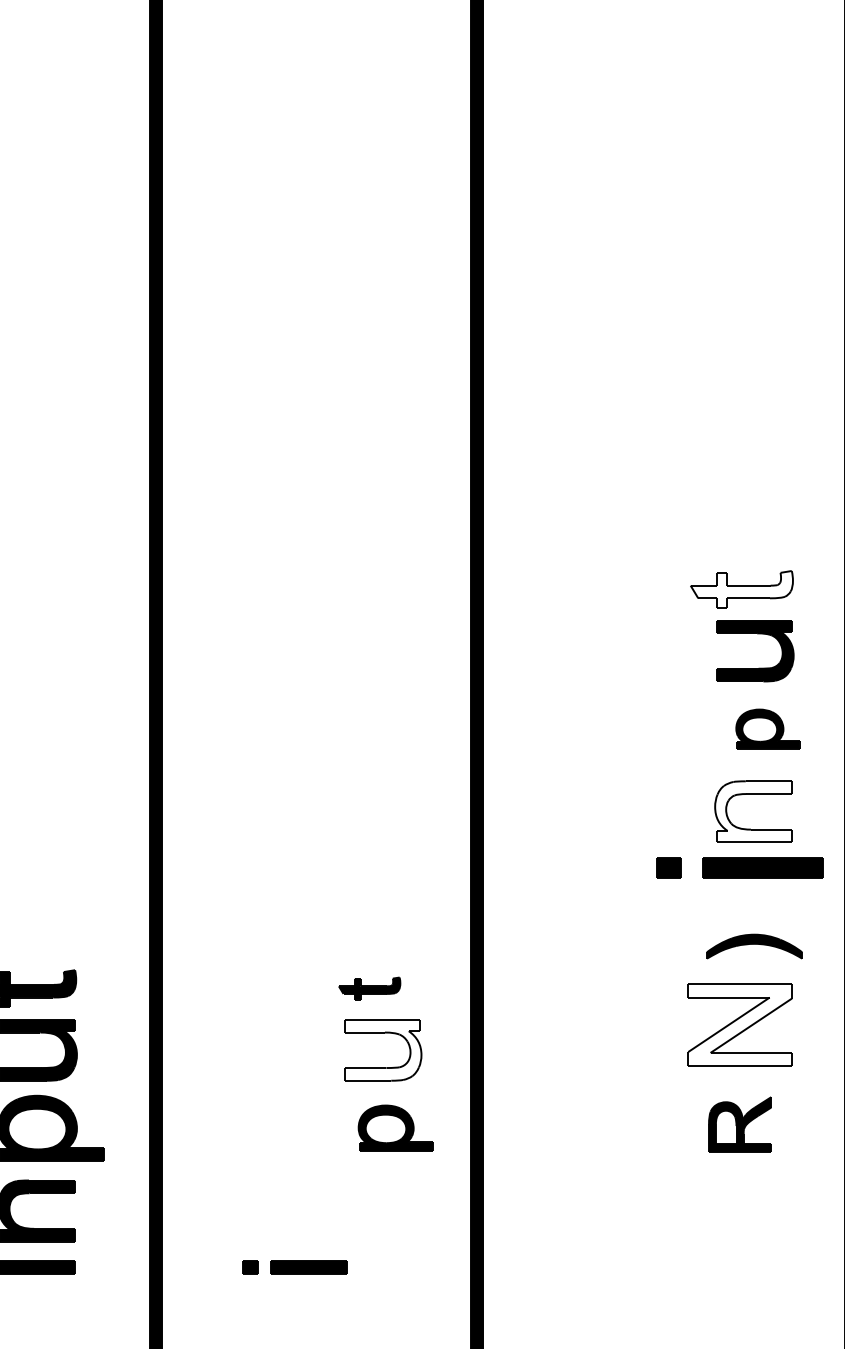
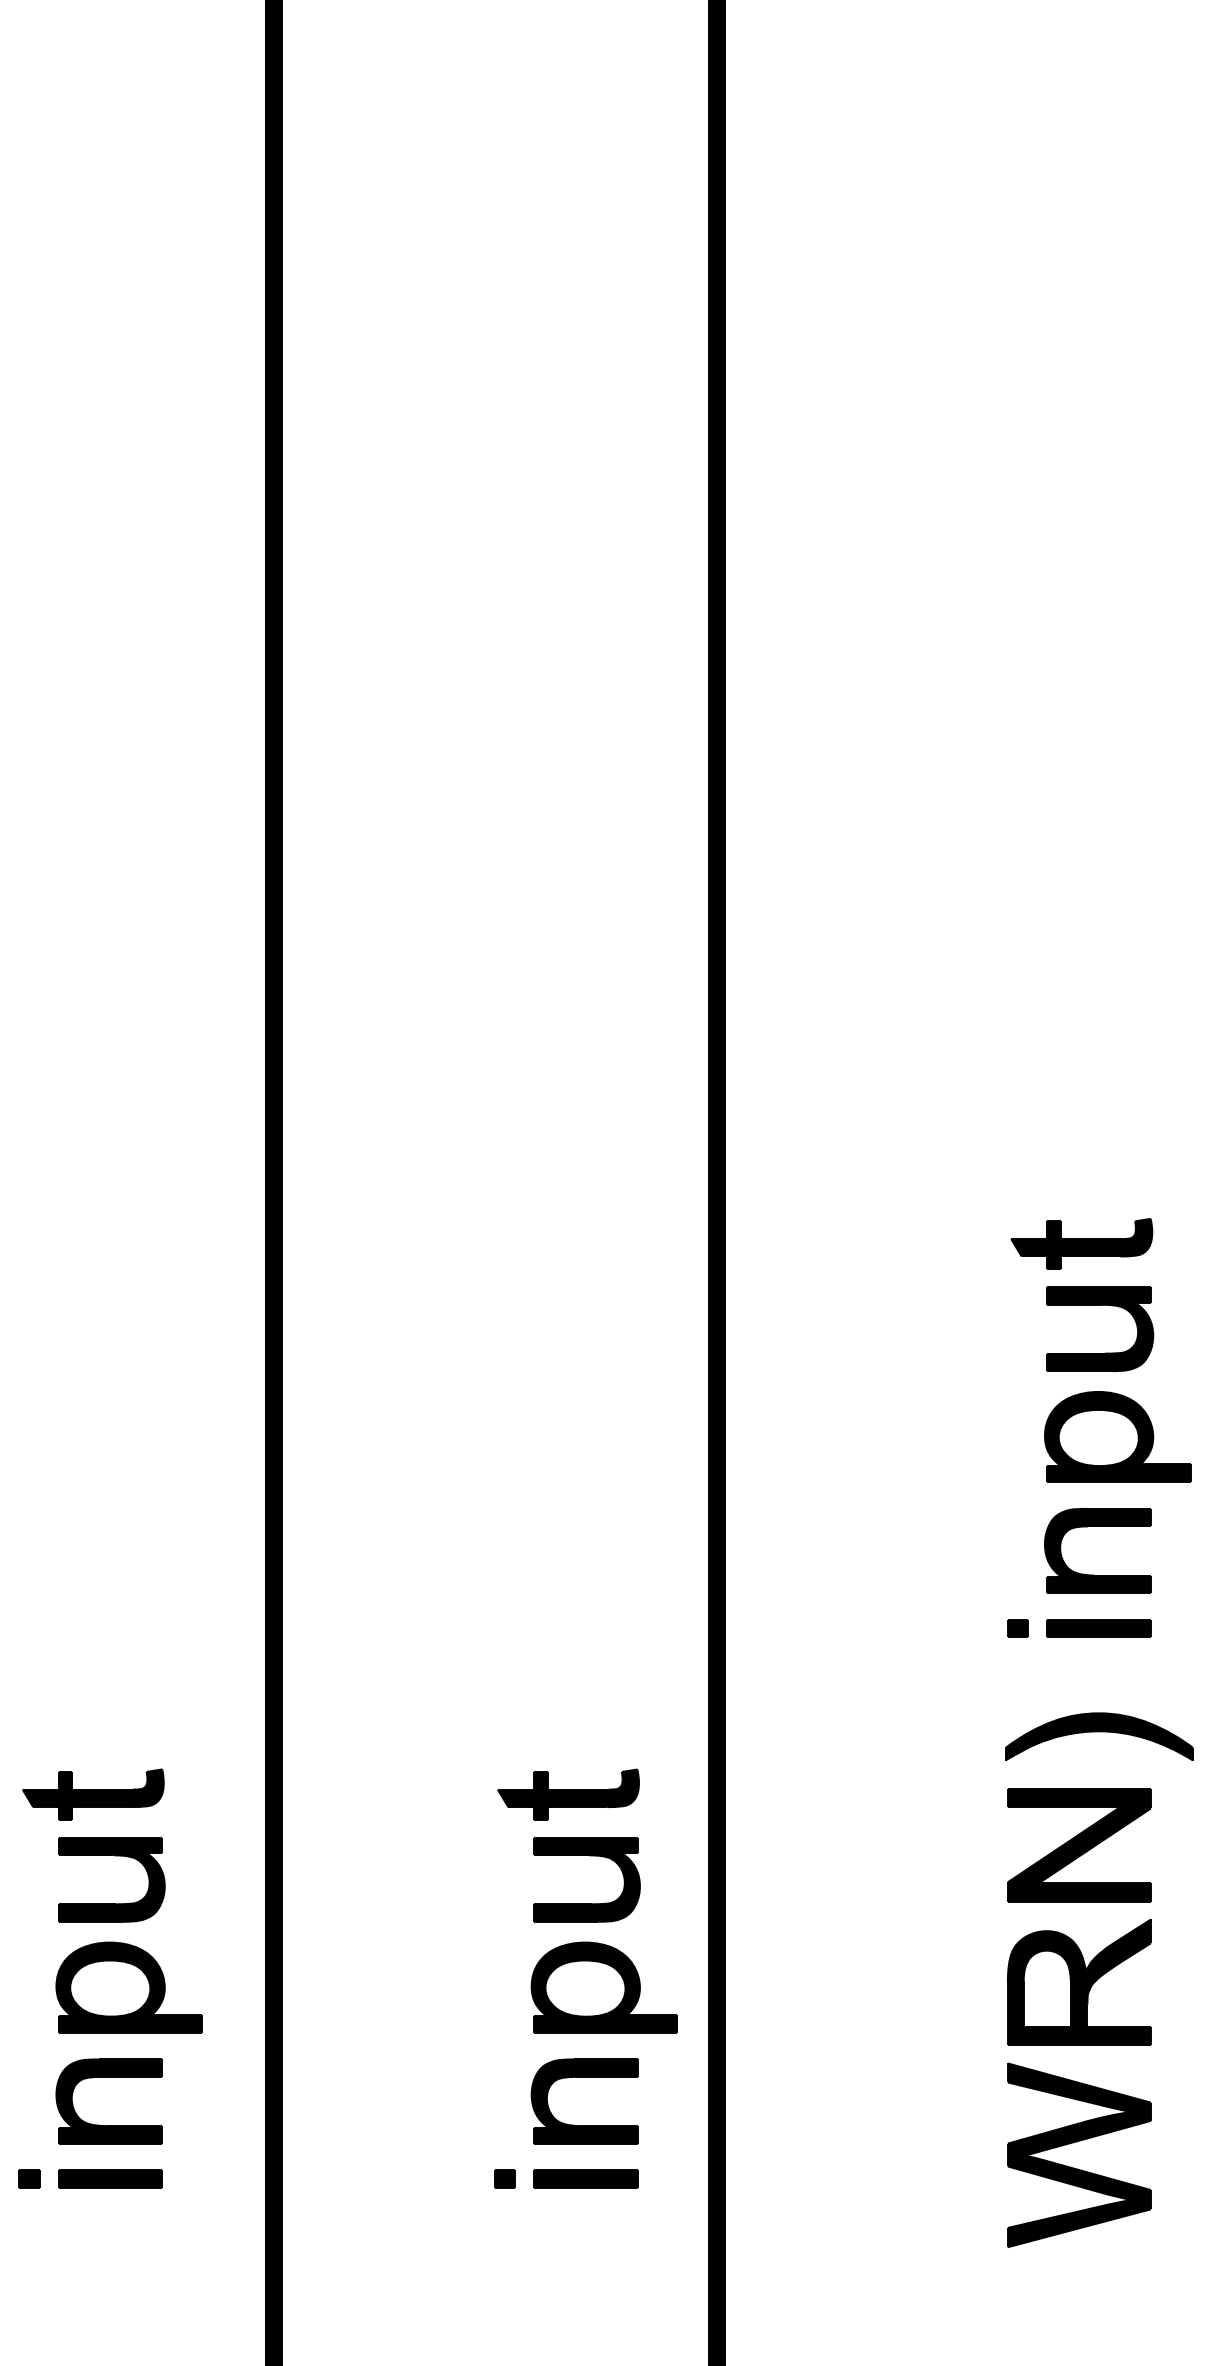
fill: (741, 588) -> (1081, 1243), added
part: (767, 728) -> (1117, 1436), size x1.67
fill: (753, 811) -> (1097, 1550), added
part: (740, 868) -> (1079, 1628), size x0.62
part: (754, 946) -> (1099, 1736), size x1.43
part: (369, 988) -> (568, 1794), size x1.67
fill: (739, 1025) -> (1078, 1845), added
fill: (382, 1050) -> (586, 1879), added
part: (740, 1124) -> (1079, 1981), size x1.67
part: (395, 1128) -> (603, 1987), size x1.43
part: (381, 1193) -> (584, 2077), added
part: (738, 1240) -> (1077, 2142), added
part: (294, 1266) -> (566, 2178), moved

